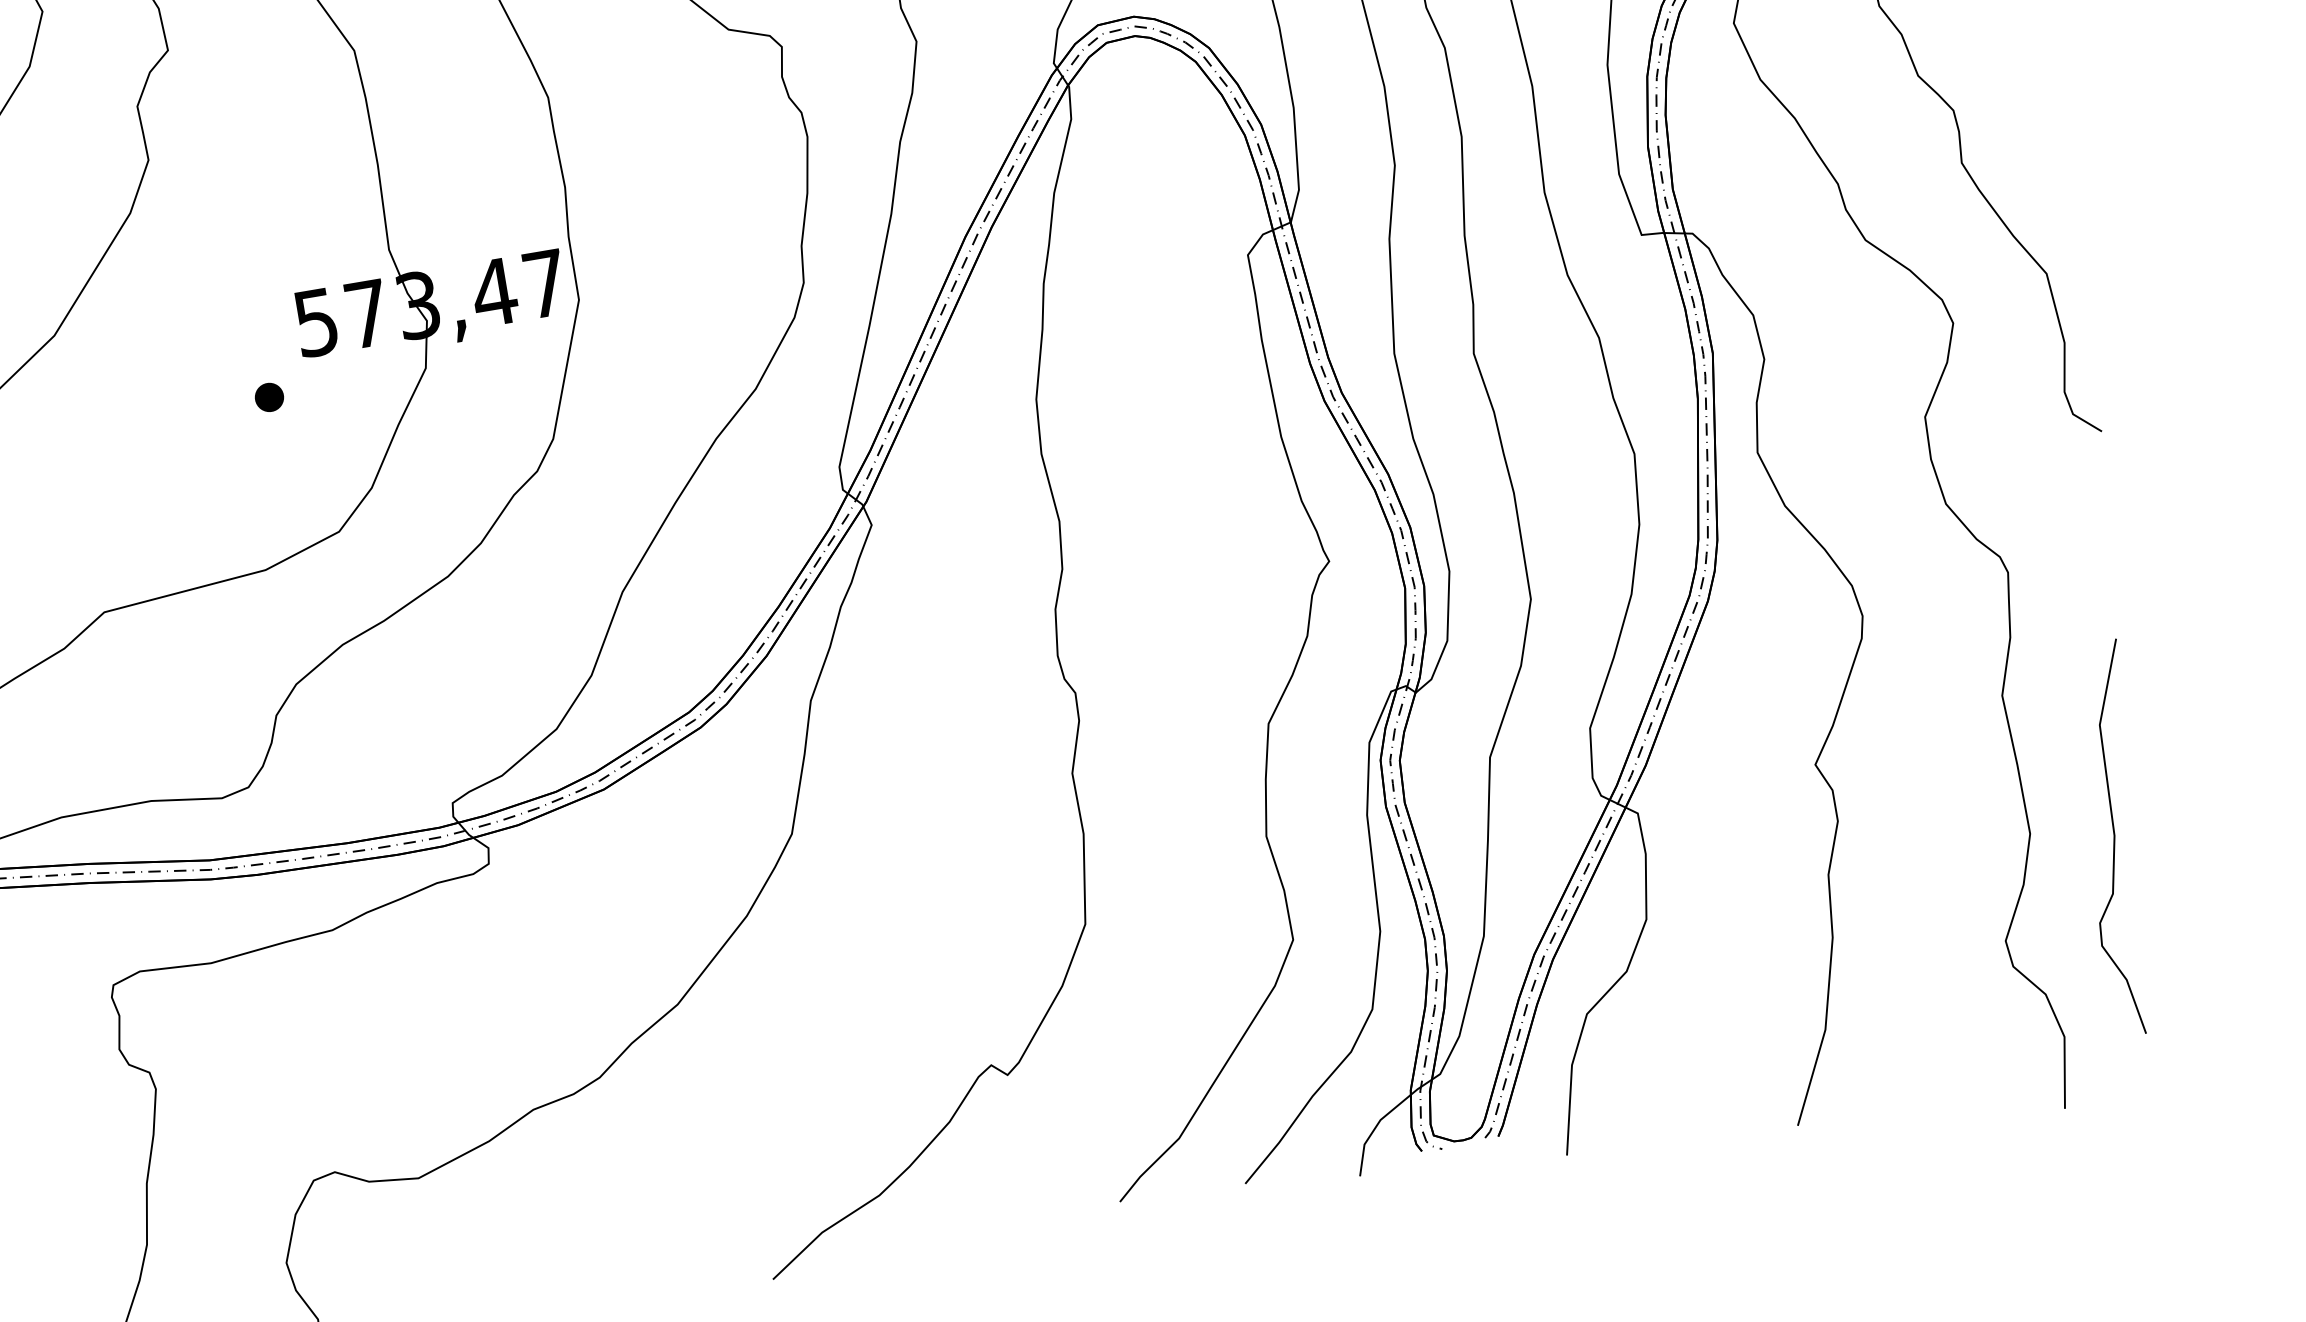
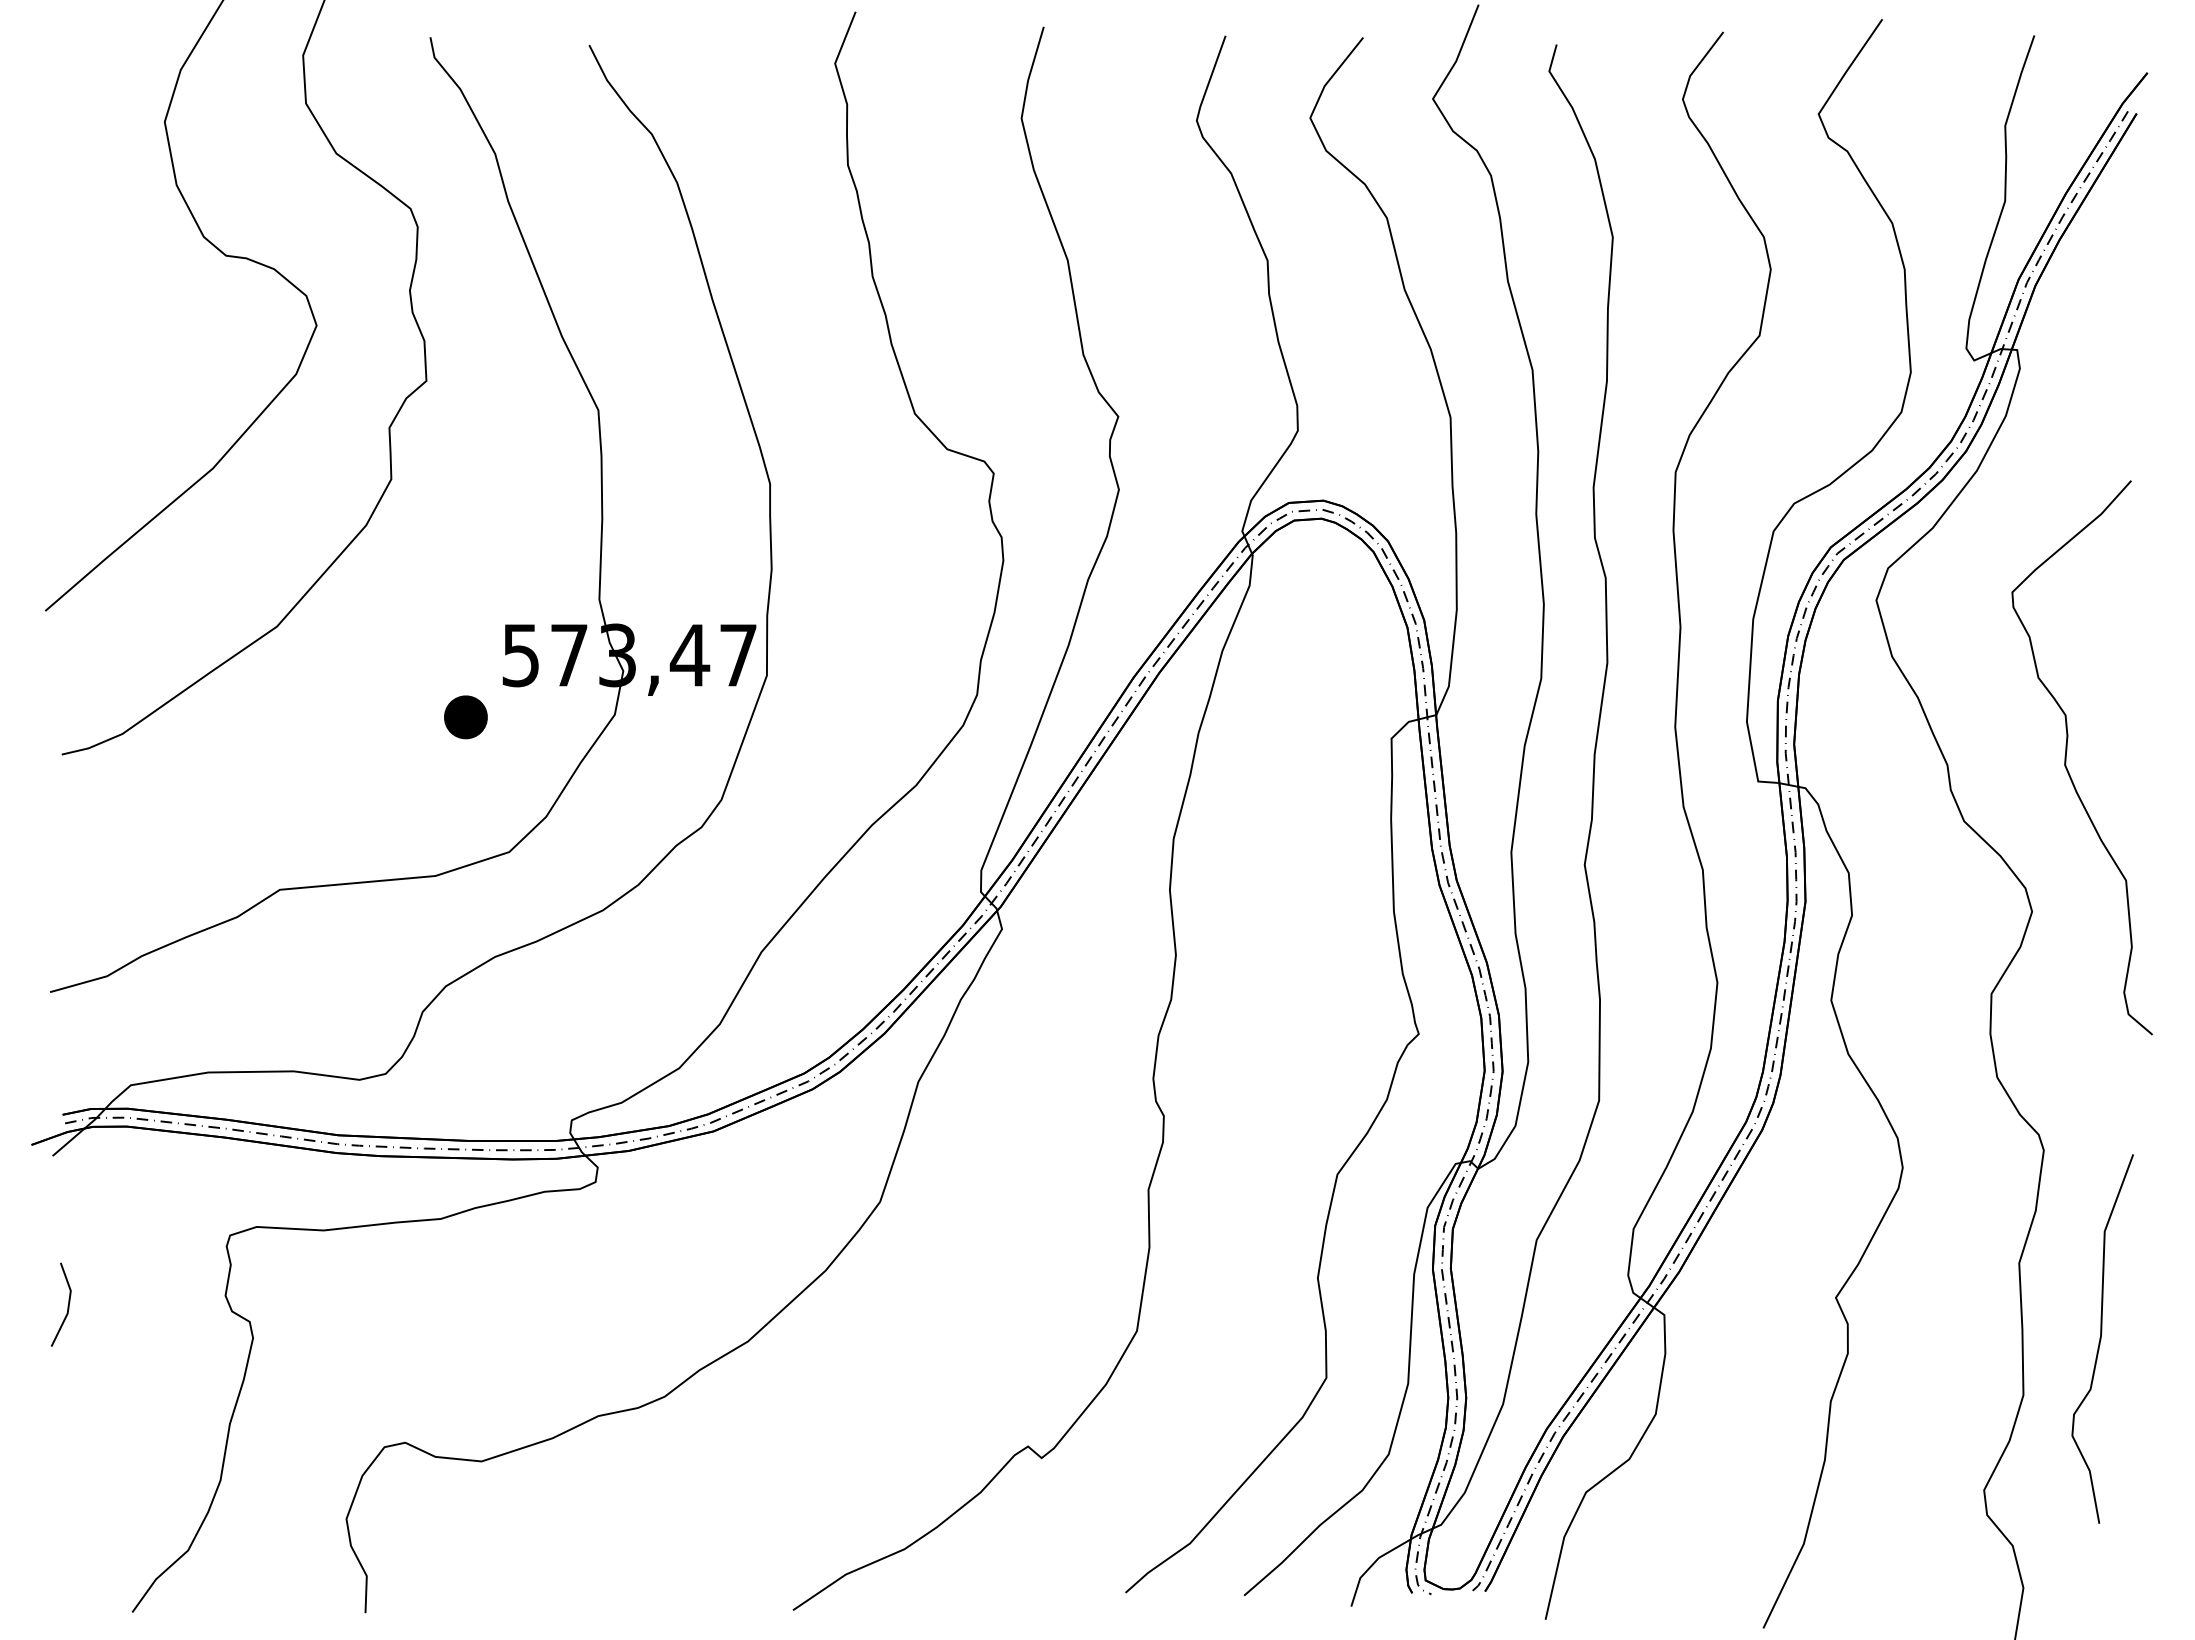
part: (268, 396) -> (465, 716), size x1.6
curve: (2115, 838) -> (2101, 1338), moved

